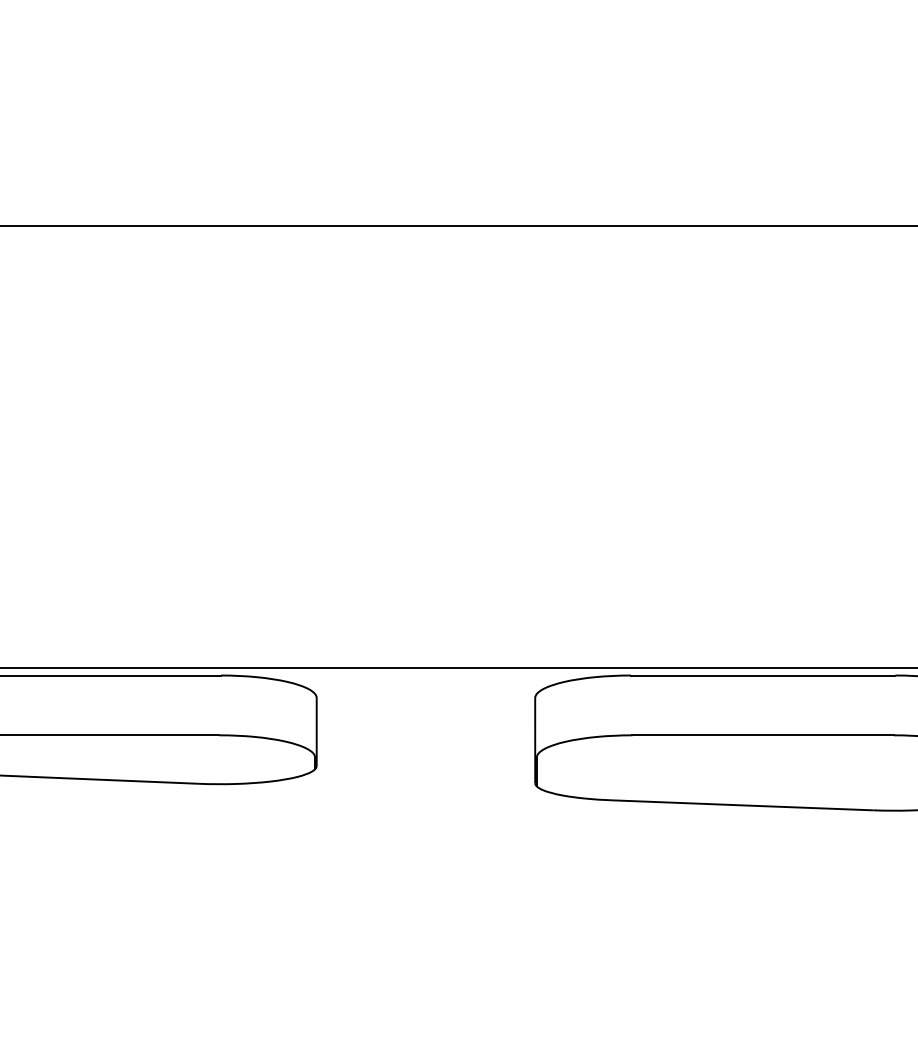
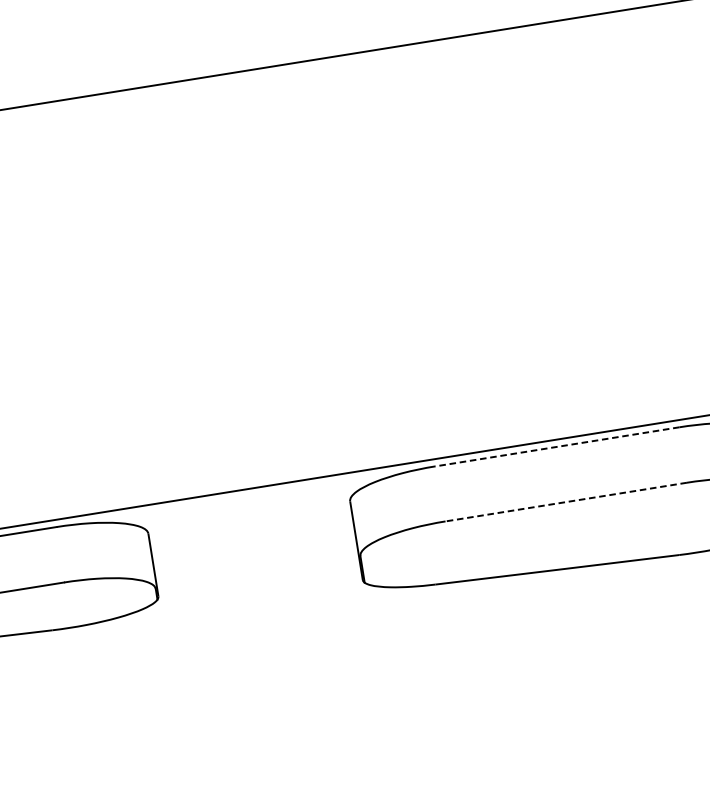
line: (762, 675) -> (556, 446), solid -> dashed
line: (763, 735) -> (566, 502), solid -> dashed

